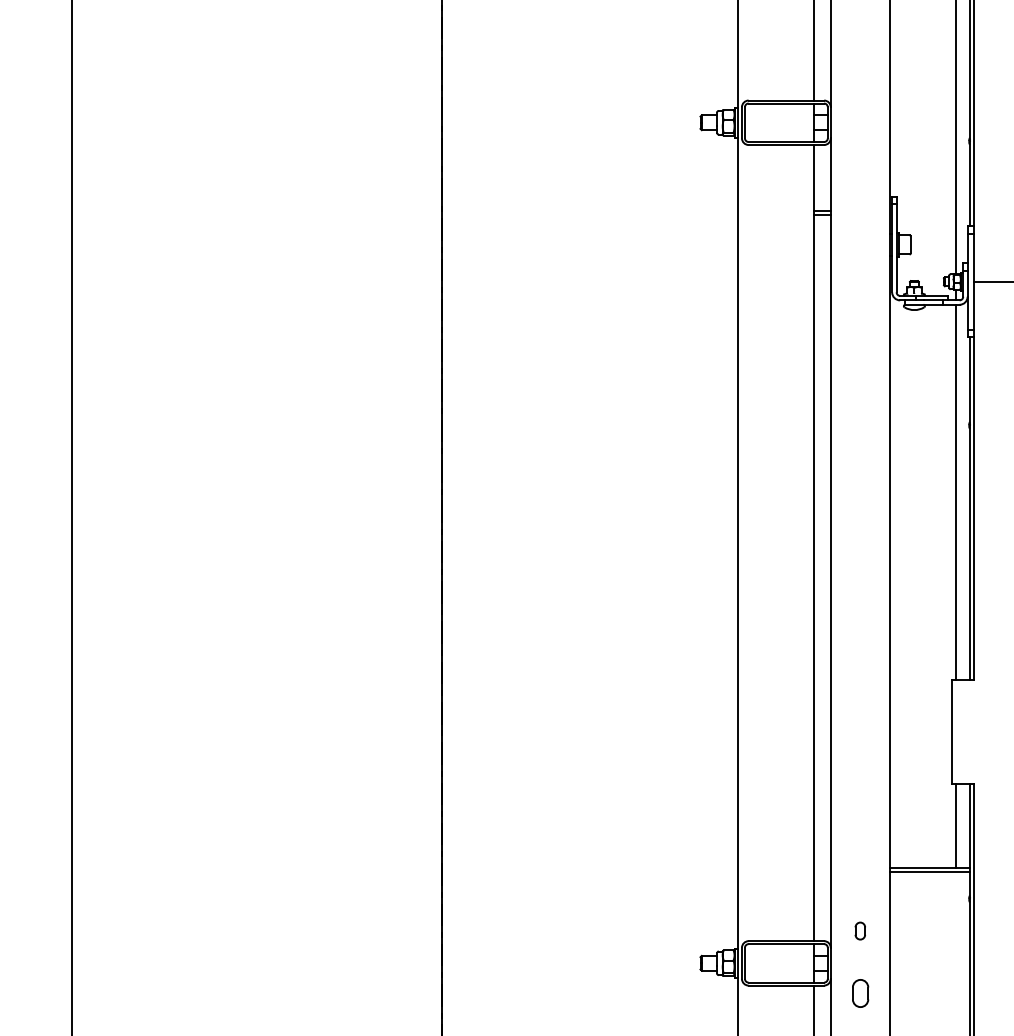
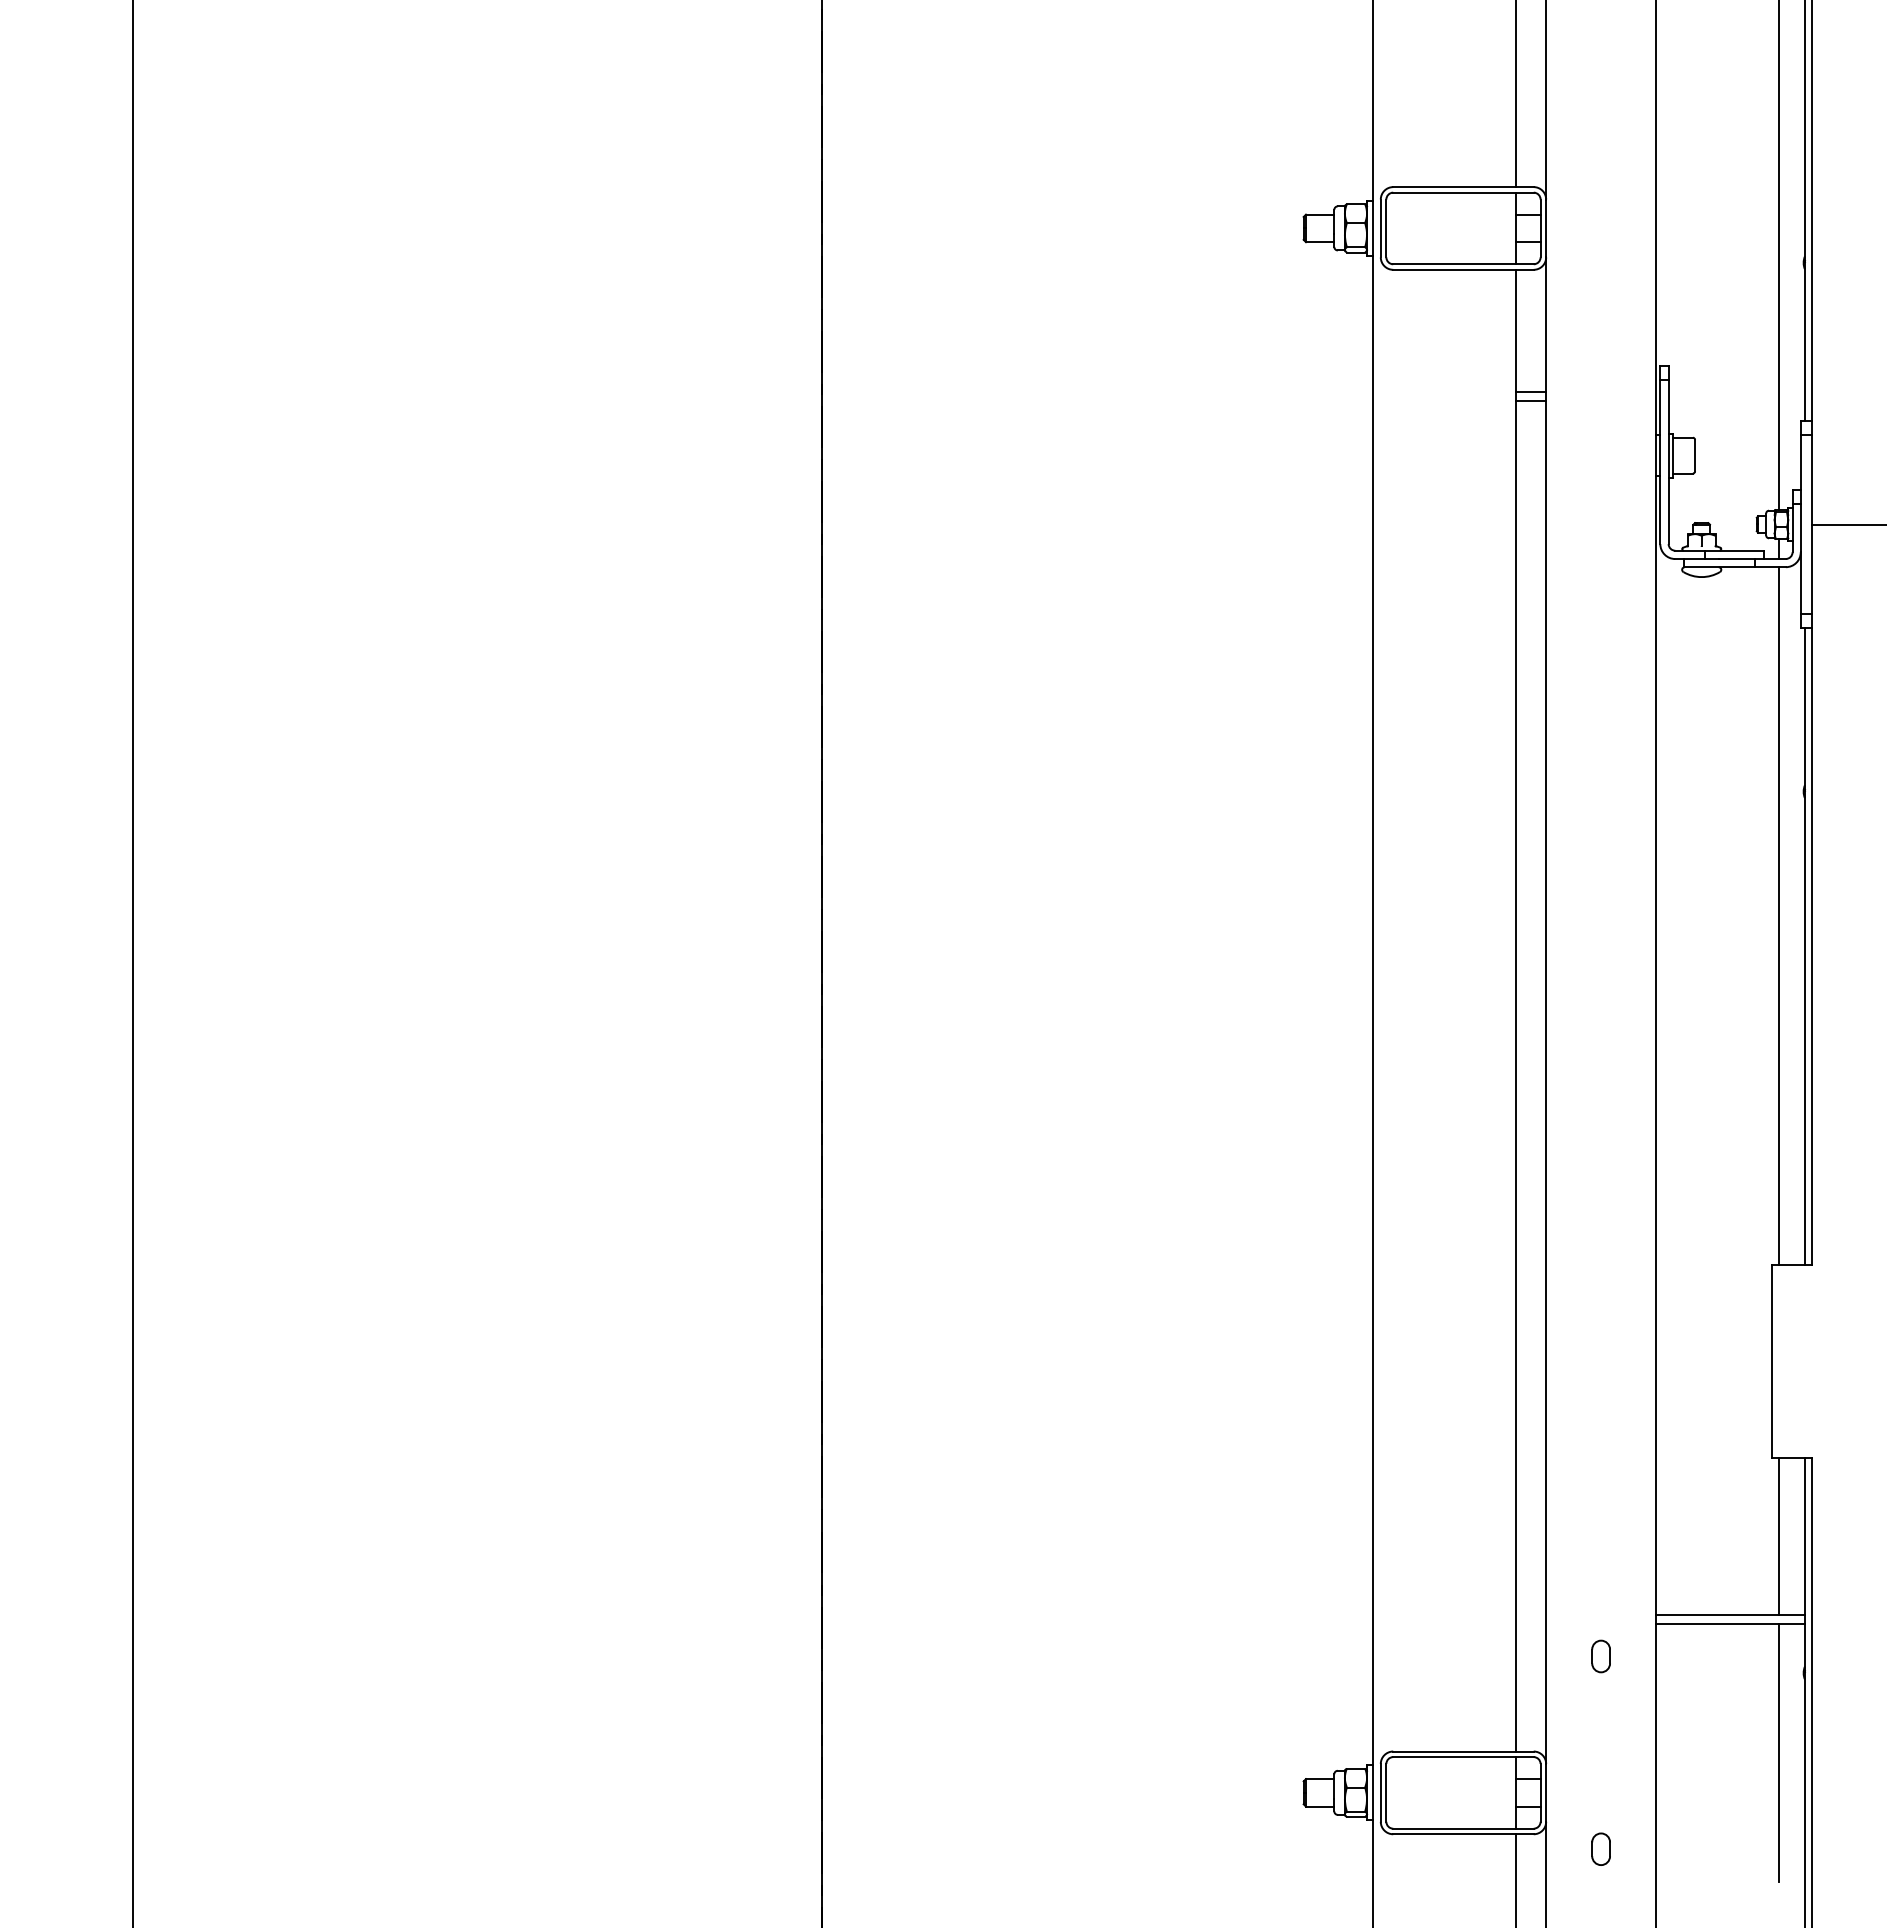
part: (859, 930) -> (1599, 1655), moved
line: (955, 941) -> (1778, 1752), added
part: (859, 993) -> (1599, 1848), size x0.62

